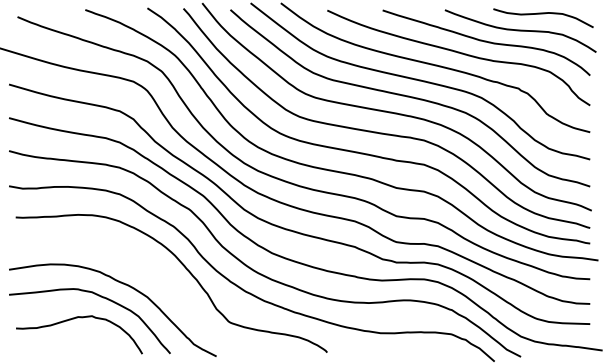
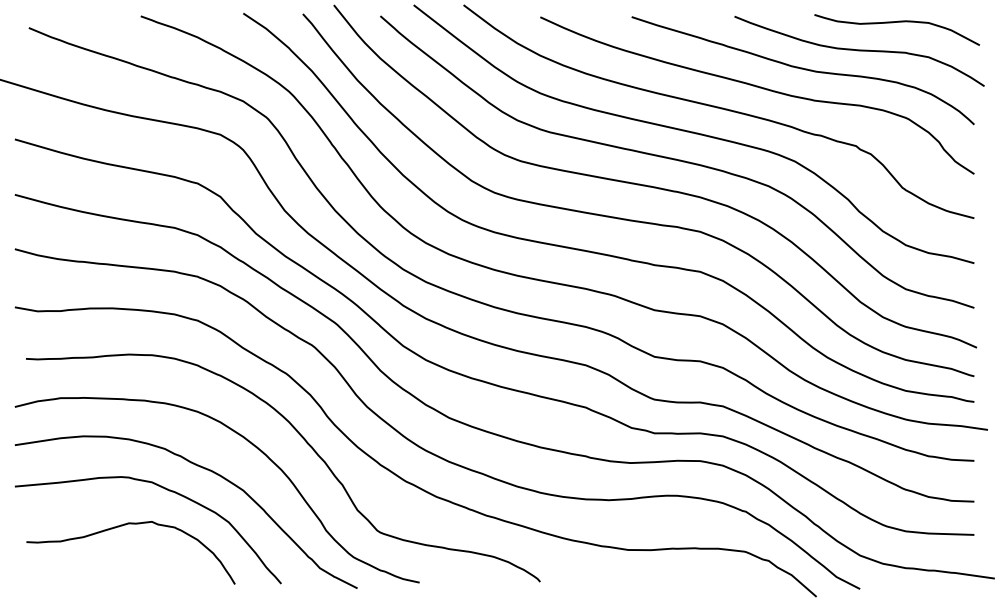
curve: (151, 269) -> (250, 444), added

